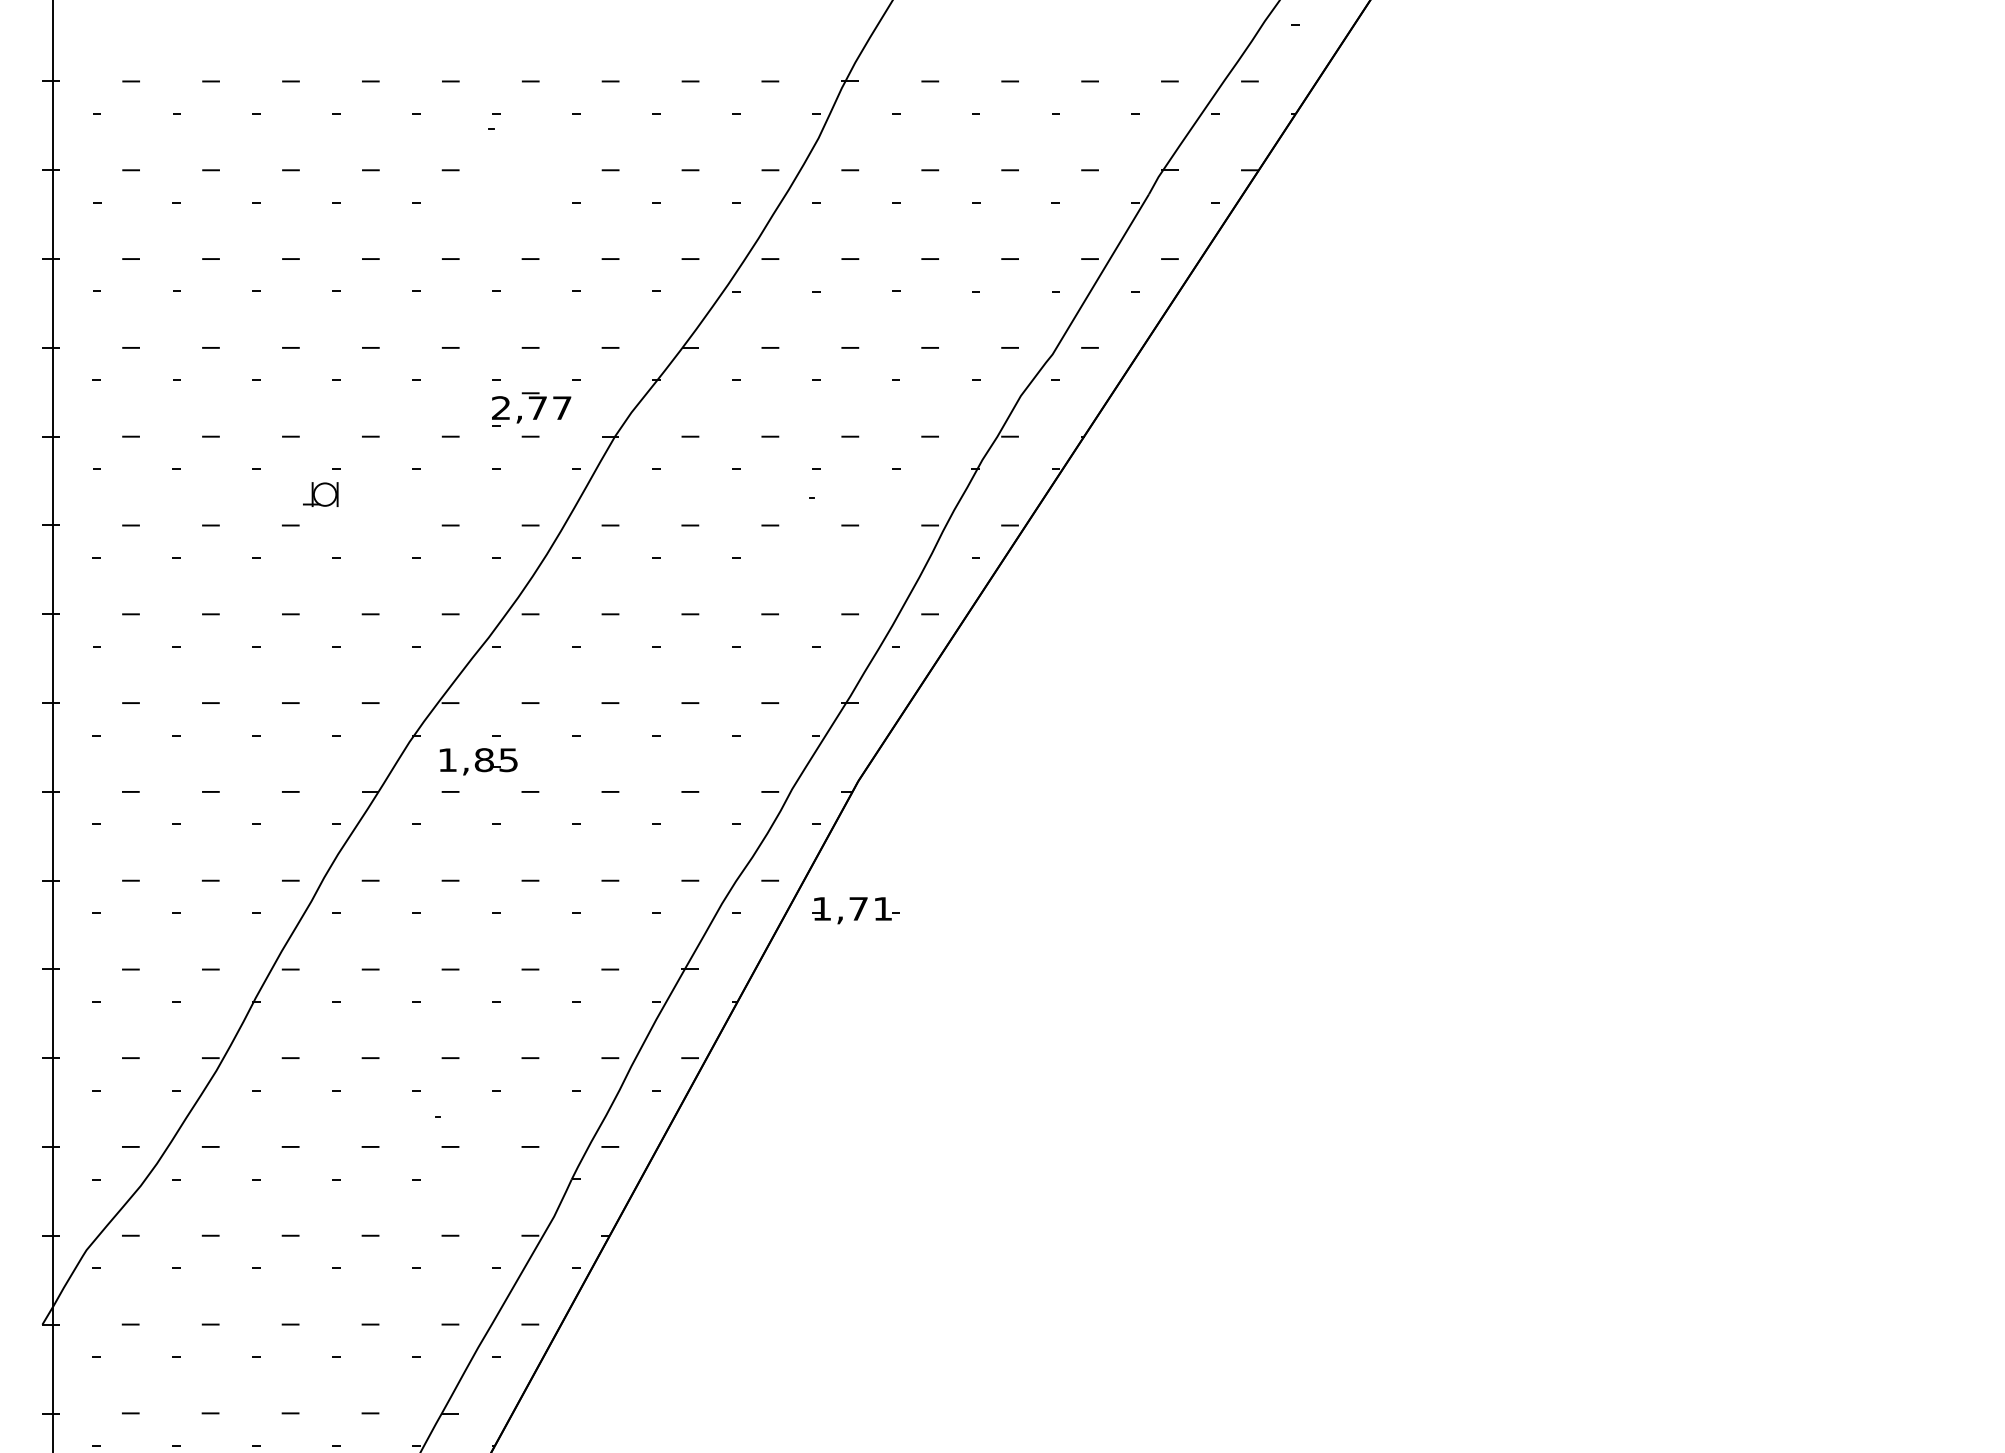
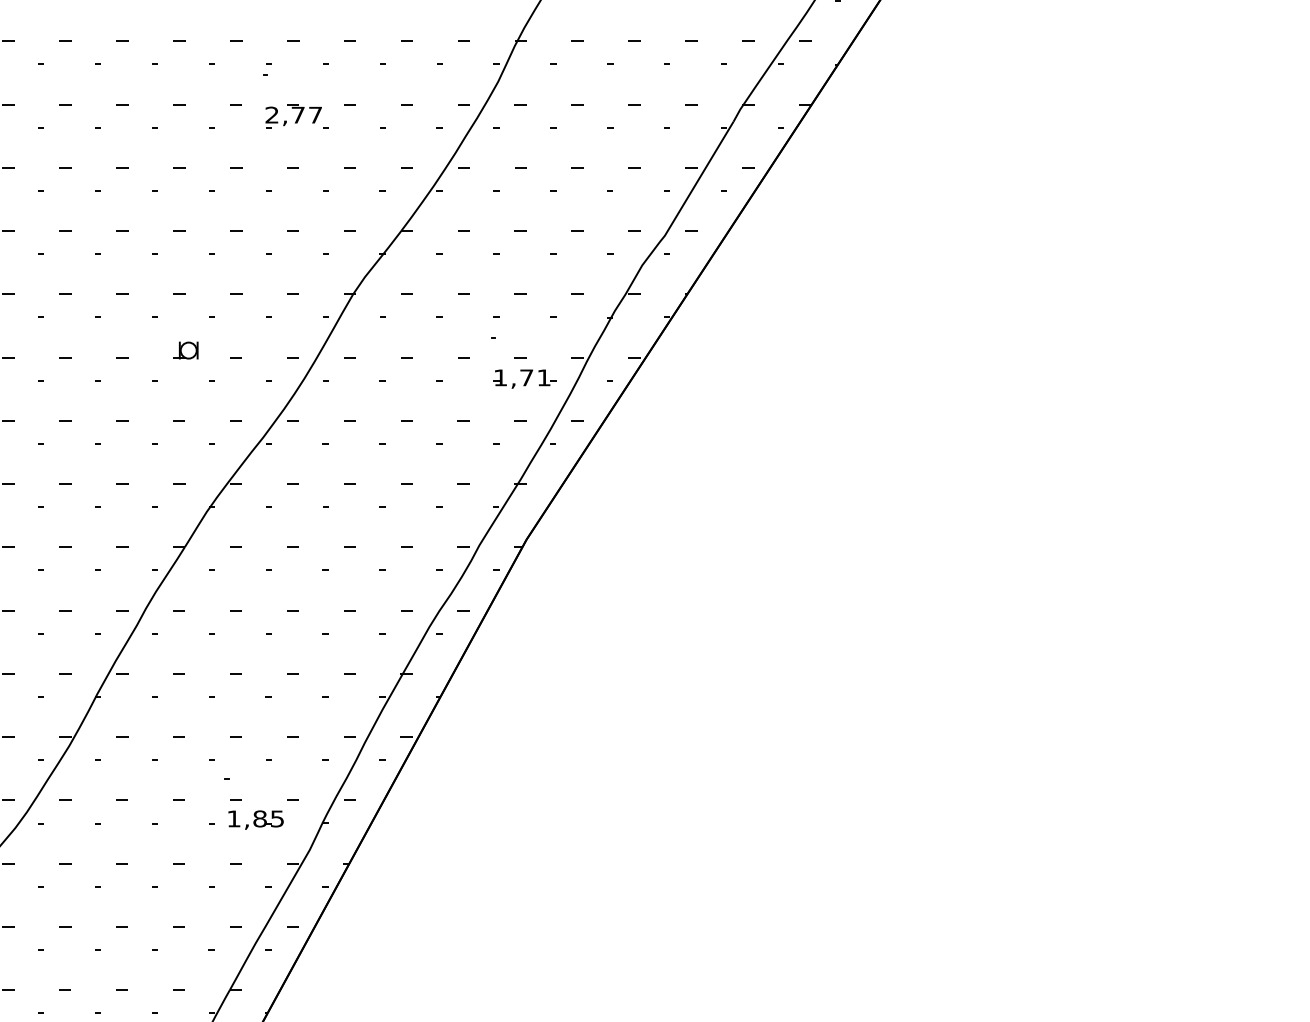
part: (531, 409) -> (293, 116), moved
part: (320, 494) -> (185, 350), moved
part: (478, 761) -> (255, 819), moved
part: (855, 910) -> (524, 378), moved

